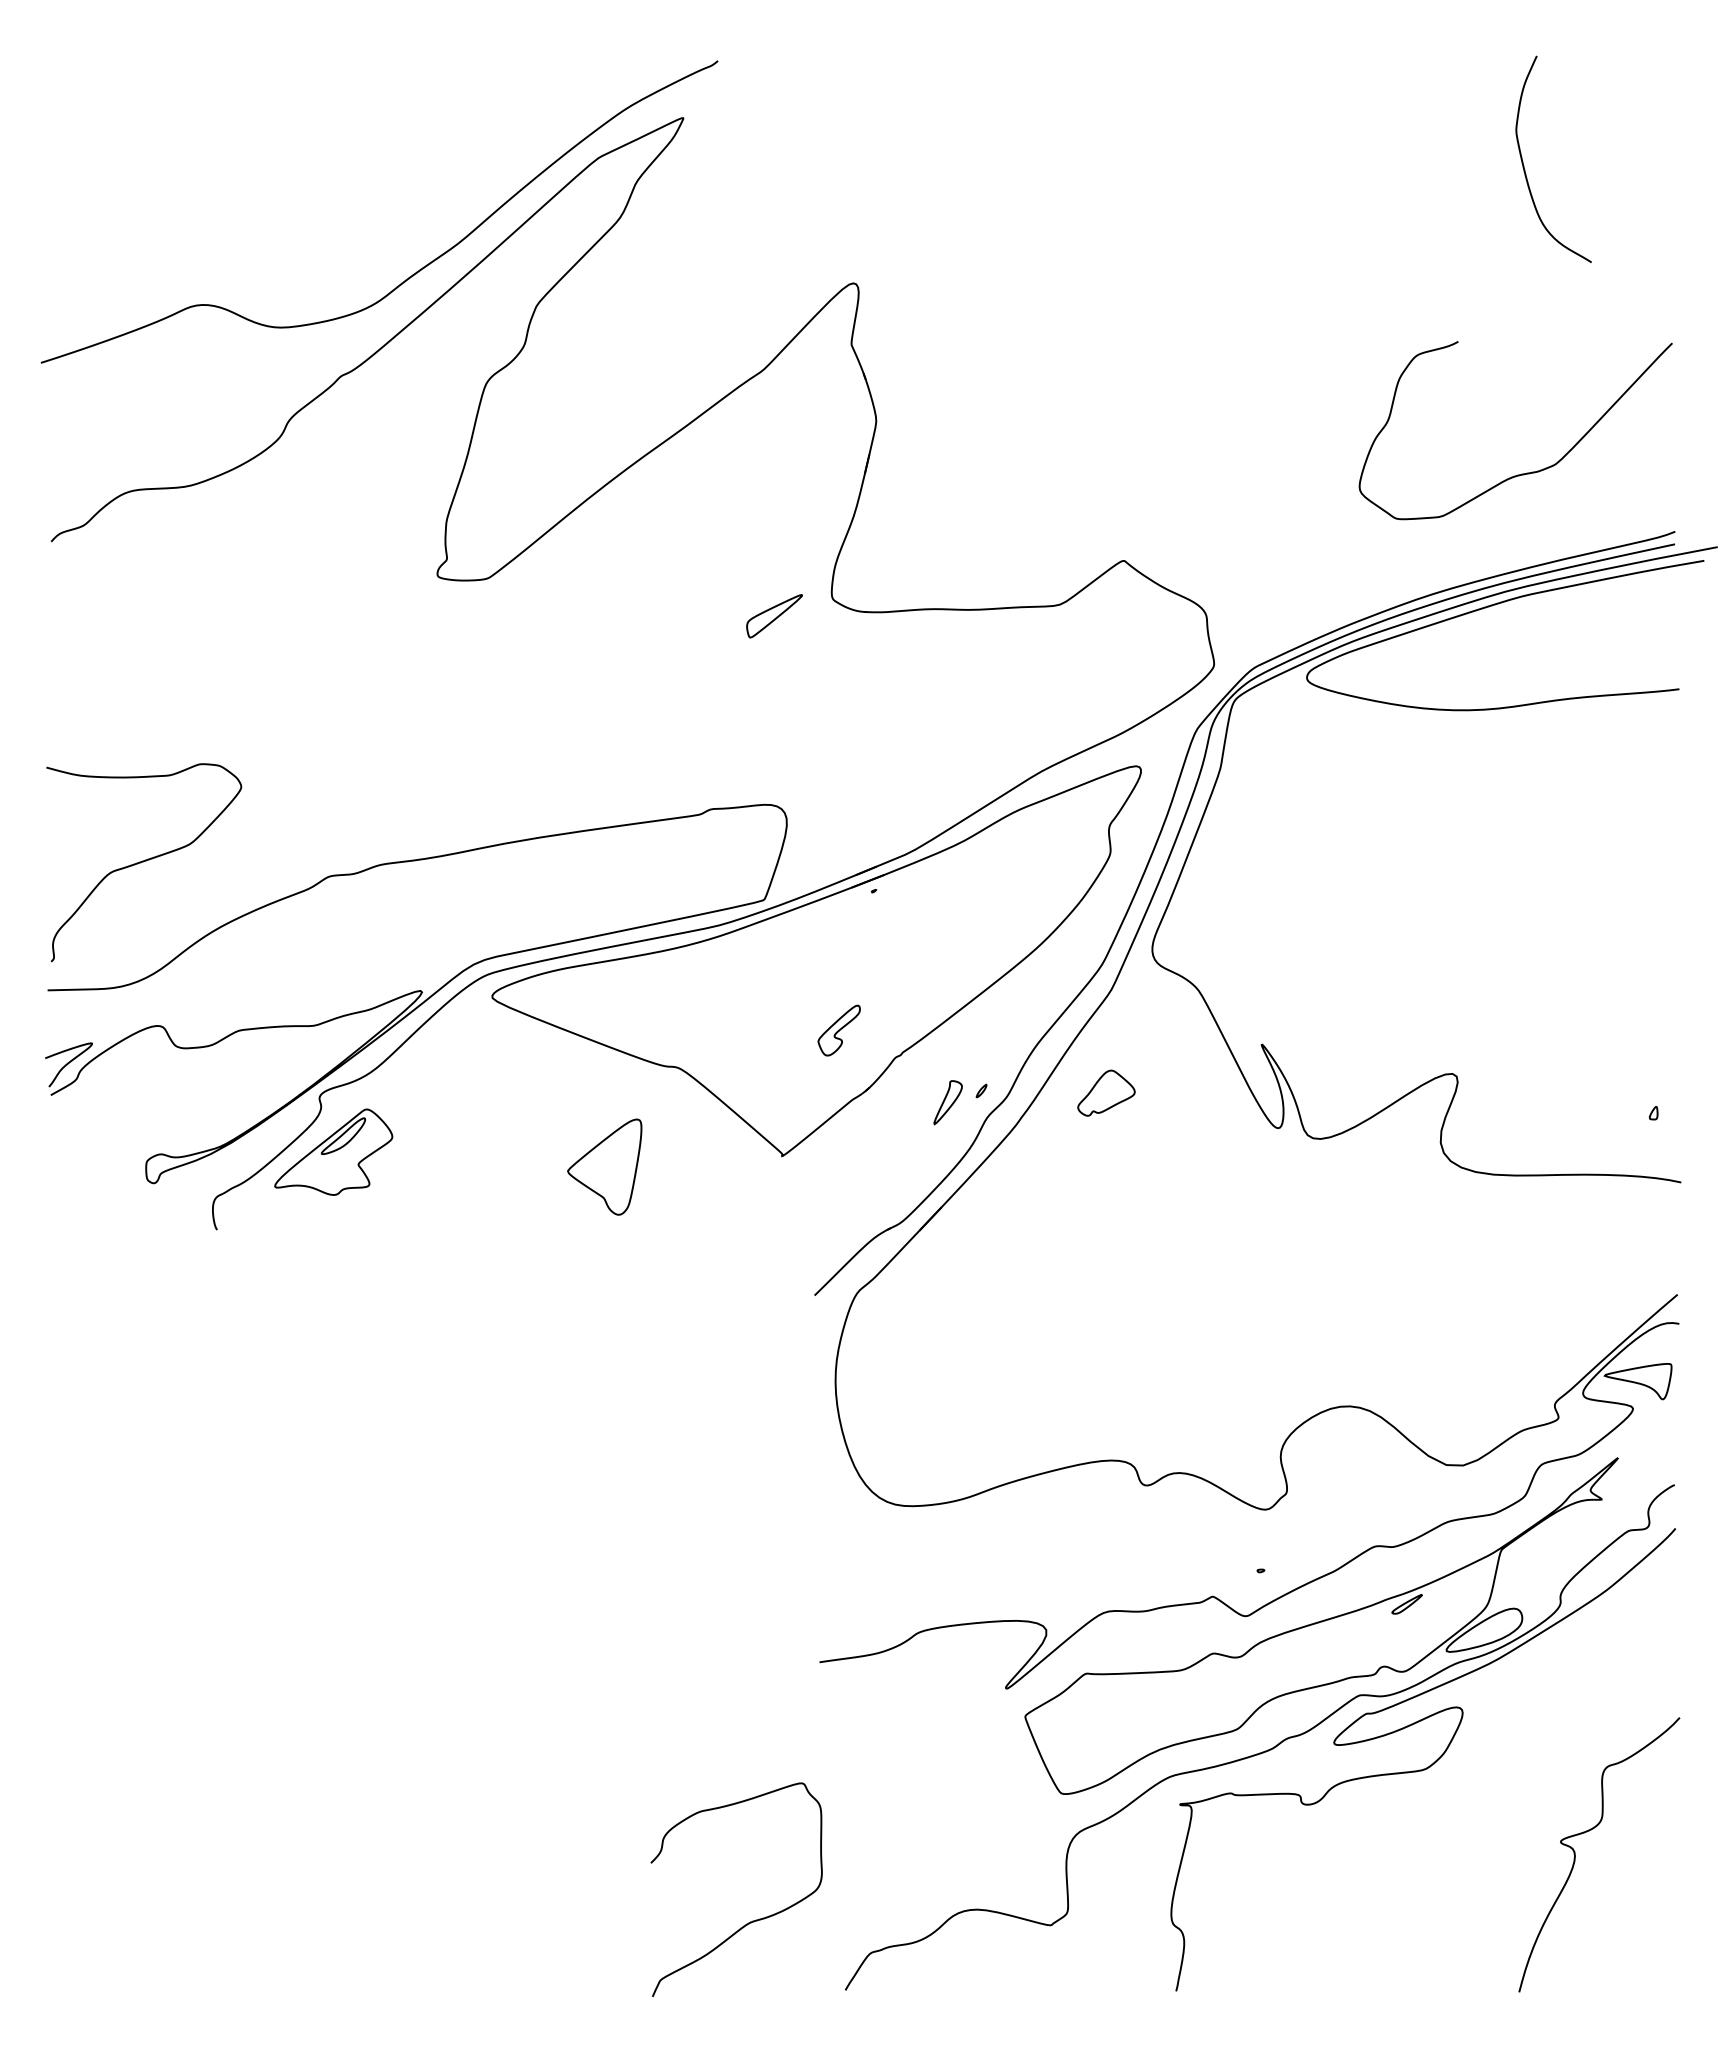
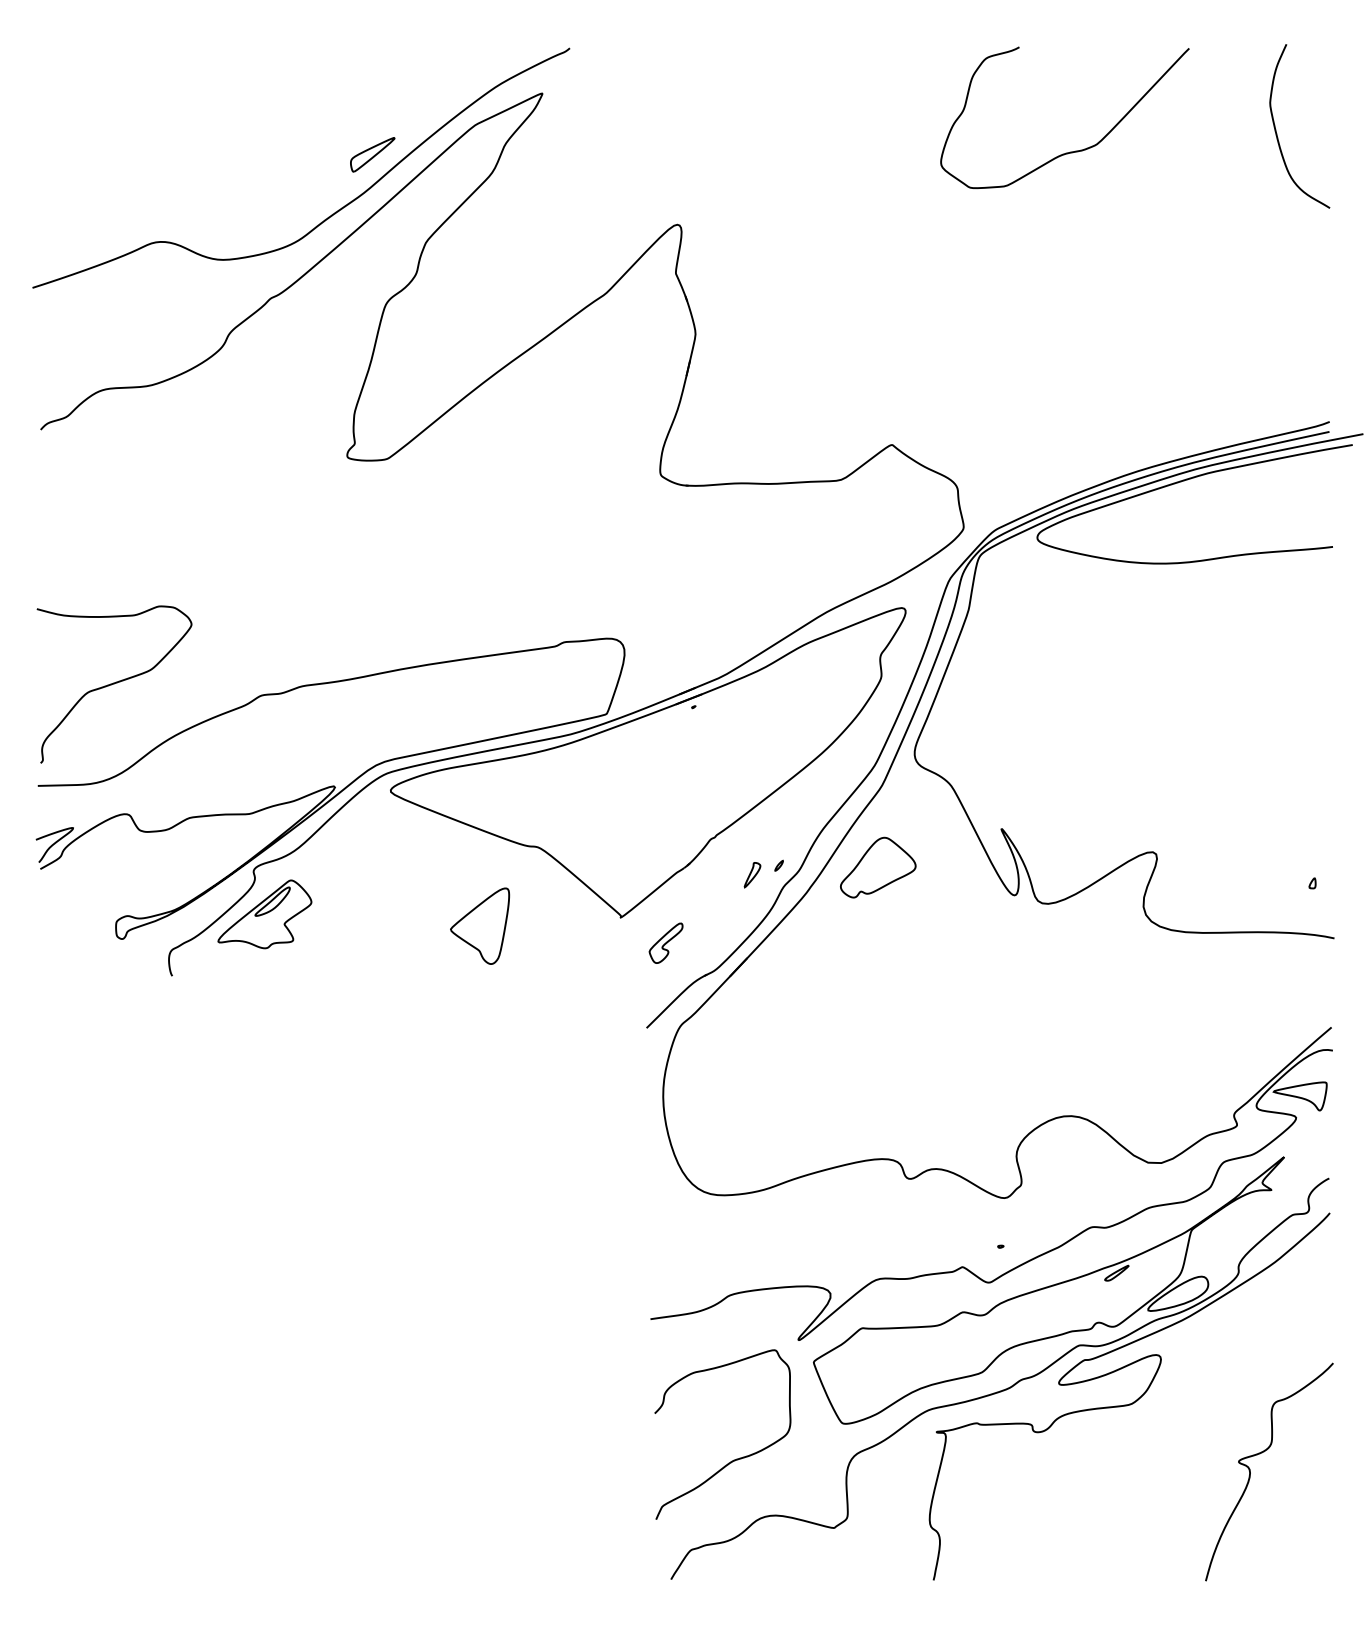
curve: (1524, 165) -> (1276, 131), moved
curve: (1526, 472) -> (1073, 151), moved
part: (774, 616) -> (372, 155), moved
part: (838, 1030) -> (665, 943), moved
part: (1106, 1092) -> (878, 866), size x1.67
part: (947, 1102) -> (752, 874), size x0.71
curve: (752, 1920) -> (735, 1459), moved

